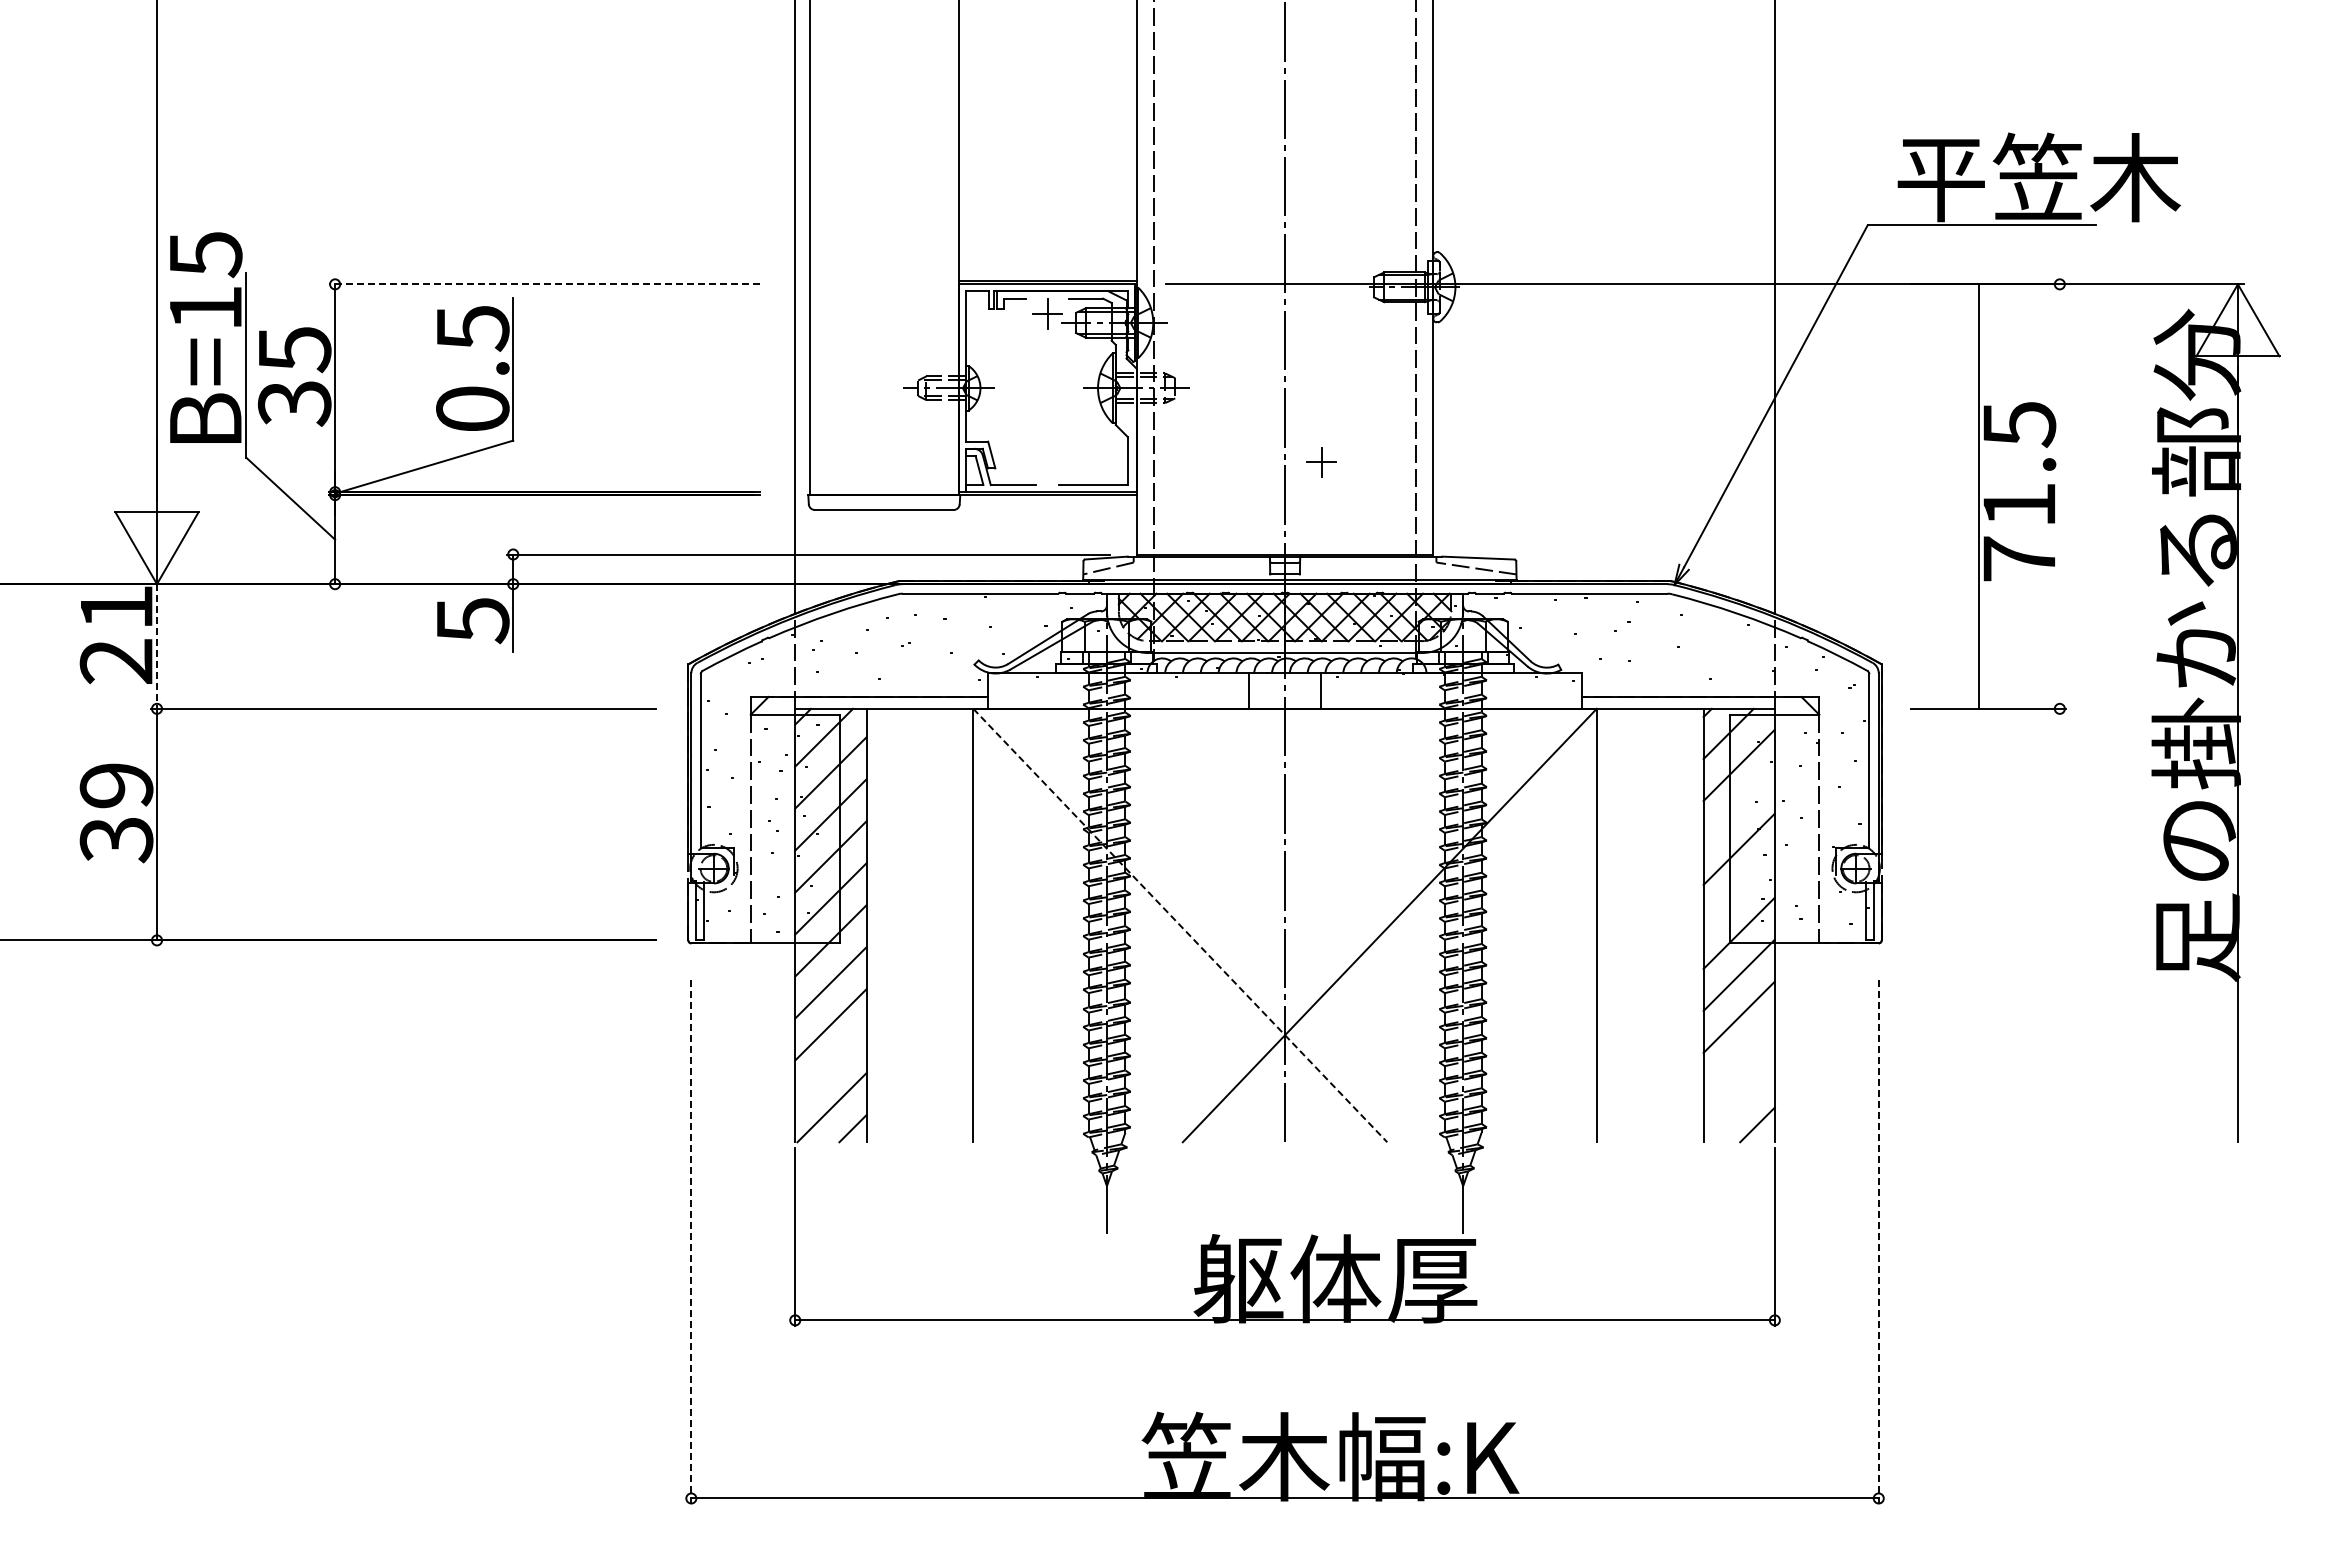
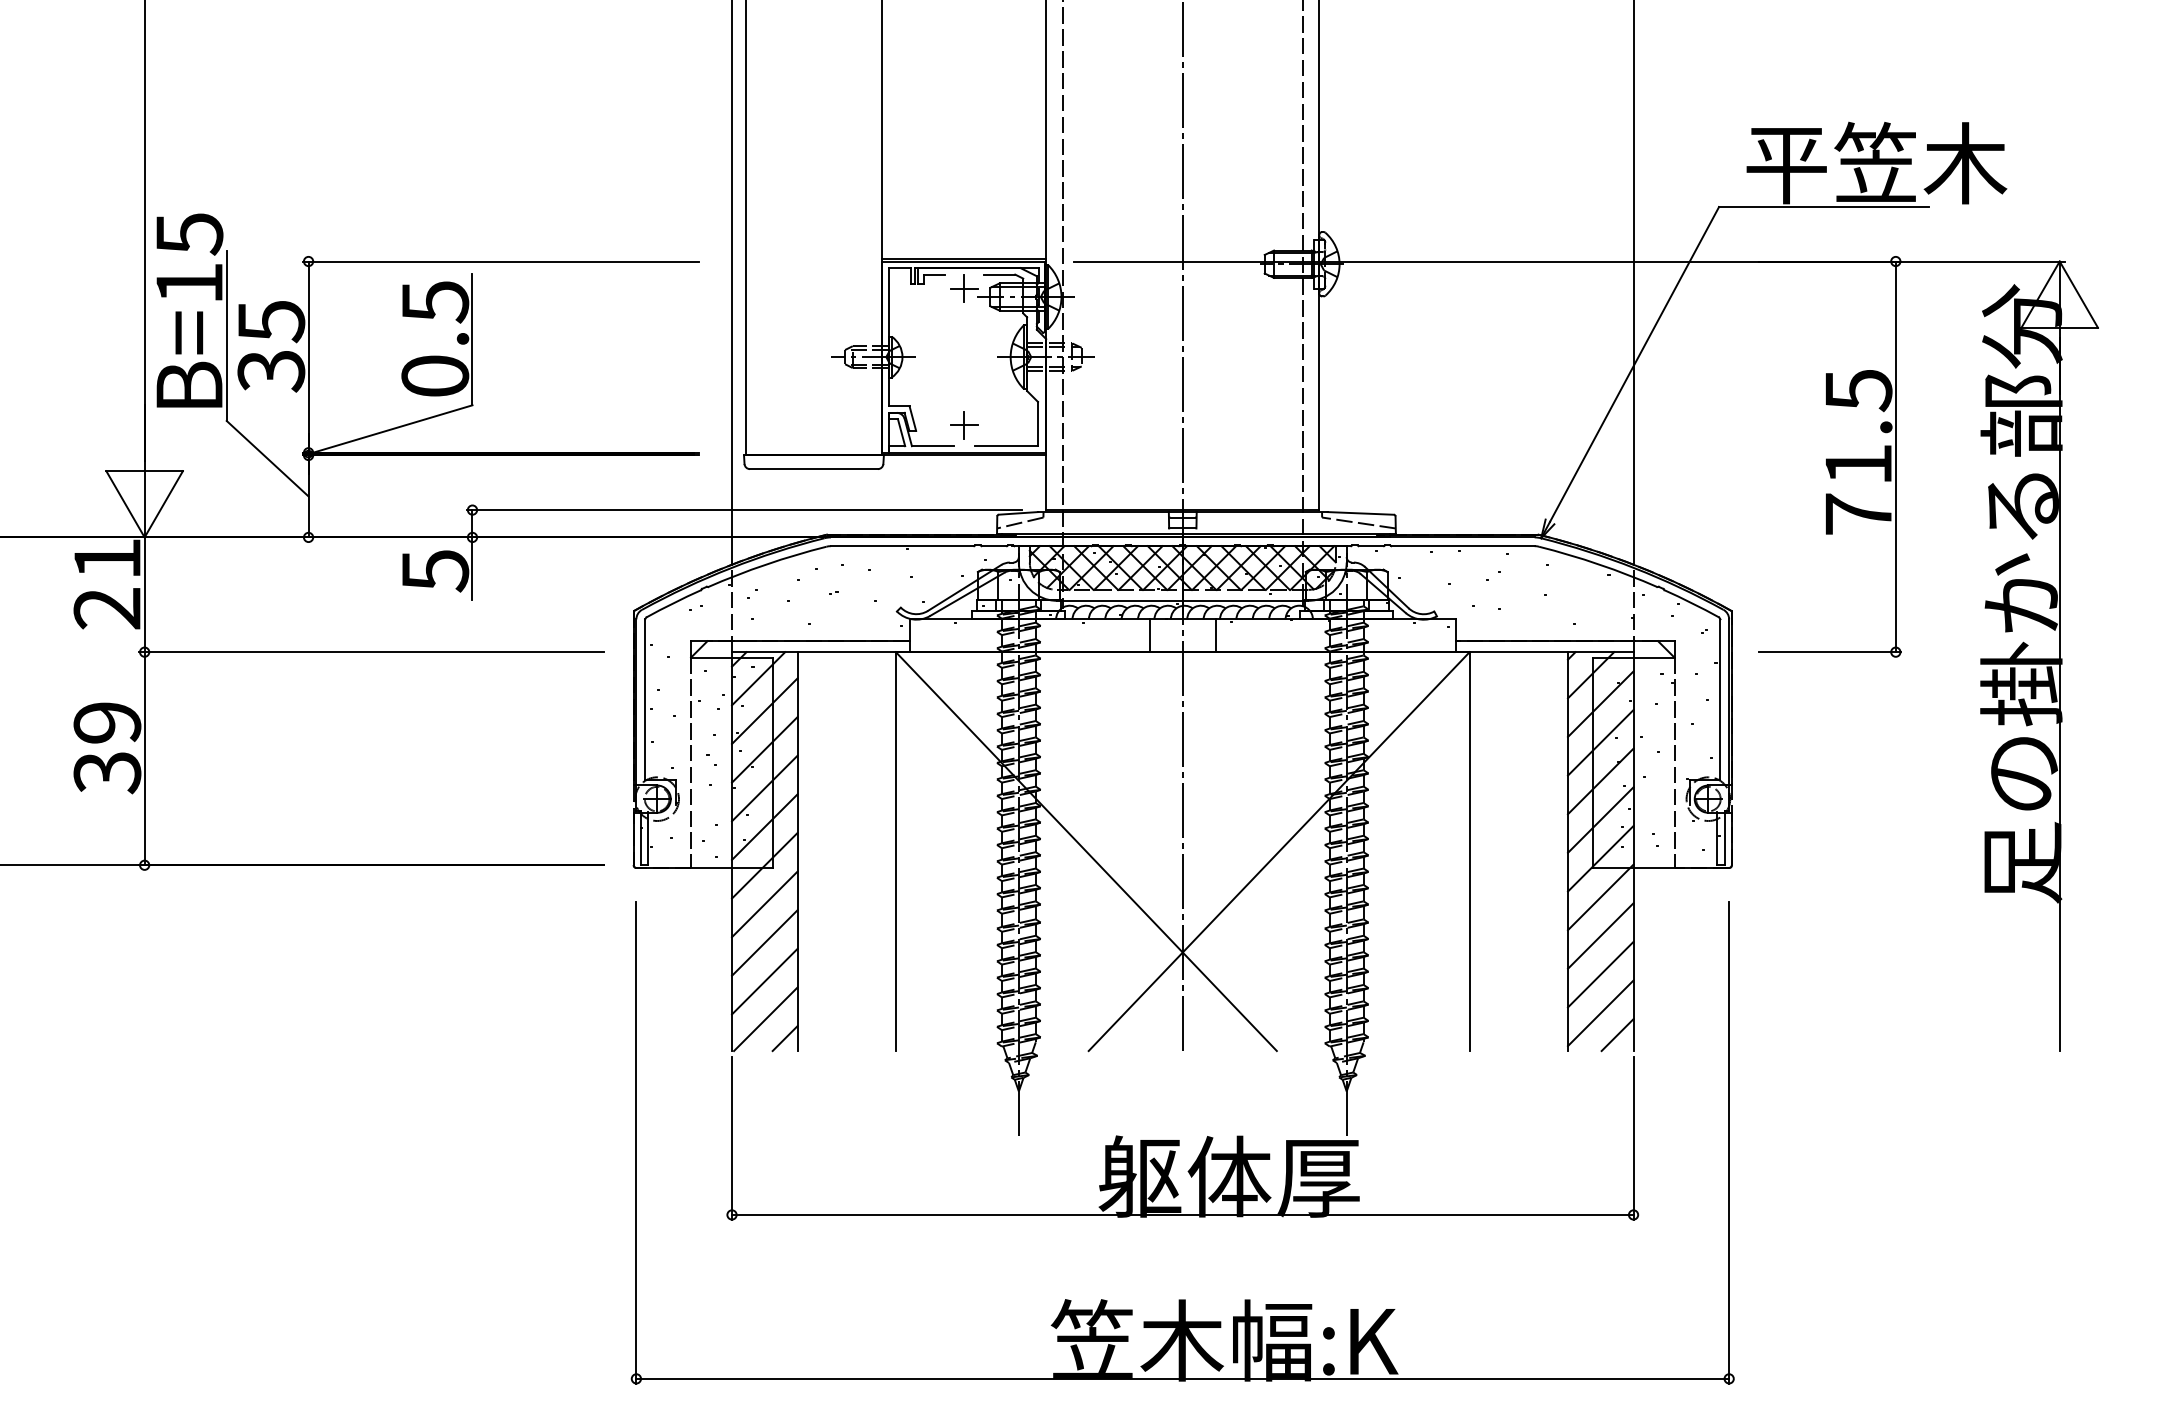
line: (543, 284) -> (500, 261), dashed -> solid
part: (1321, 462) -> (964, 425), moved
line: (1978, 496) -> (1895, 456), moved
line: (157, 647) -> (145, 595), dashed -> solid
line: (1738, 806) -> (1600, 742), added
line: (1738, 890) -> (1600, 819), added
line: (1180, 925) -> (1086, 851), dashed -> solid
line: (1738, 1058) -> (1600, 973), added
line: (830, 1066) -> (764, 981), added
line: (1738, 1100) -> (1600, 1012), added
line: (691, 1242) -> (636, 1143), dashed -> solid
line: (1878, 1242) -> (1728, 1143), dashed -> solid

